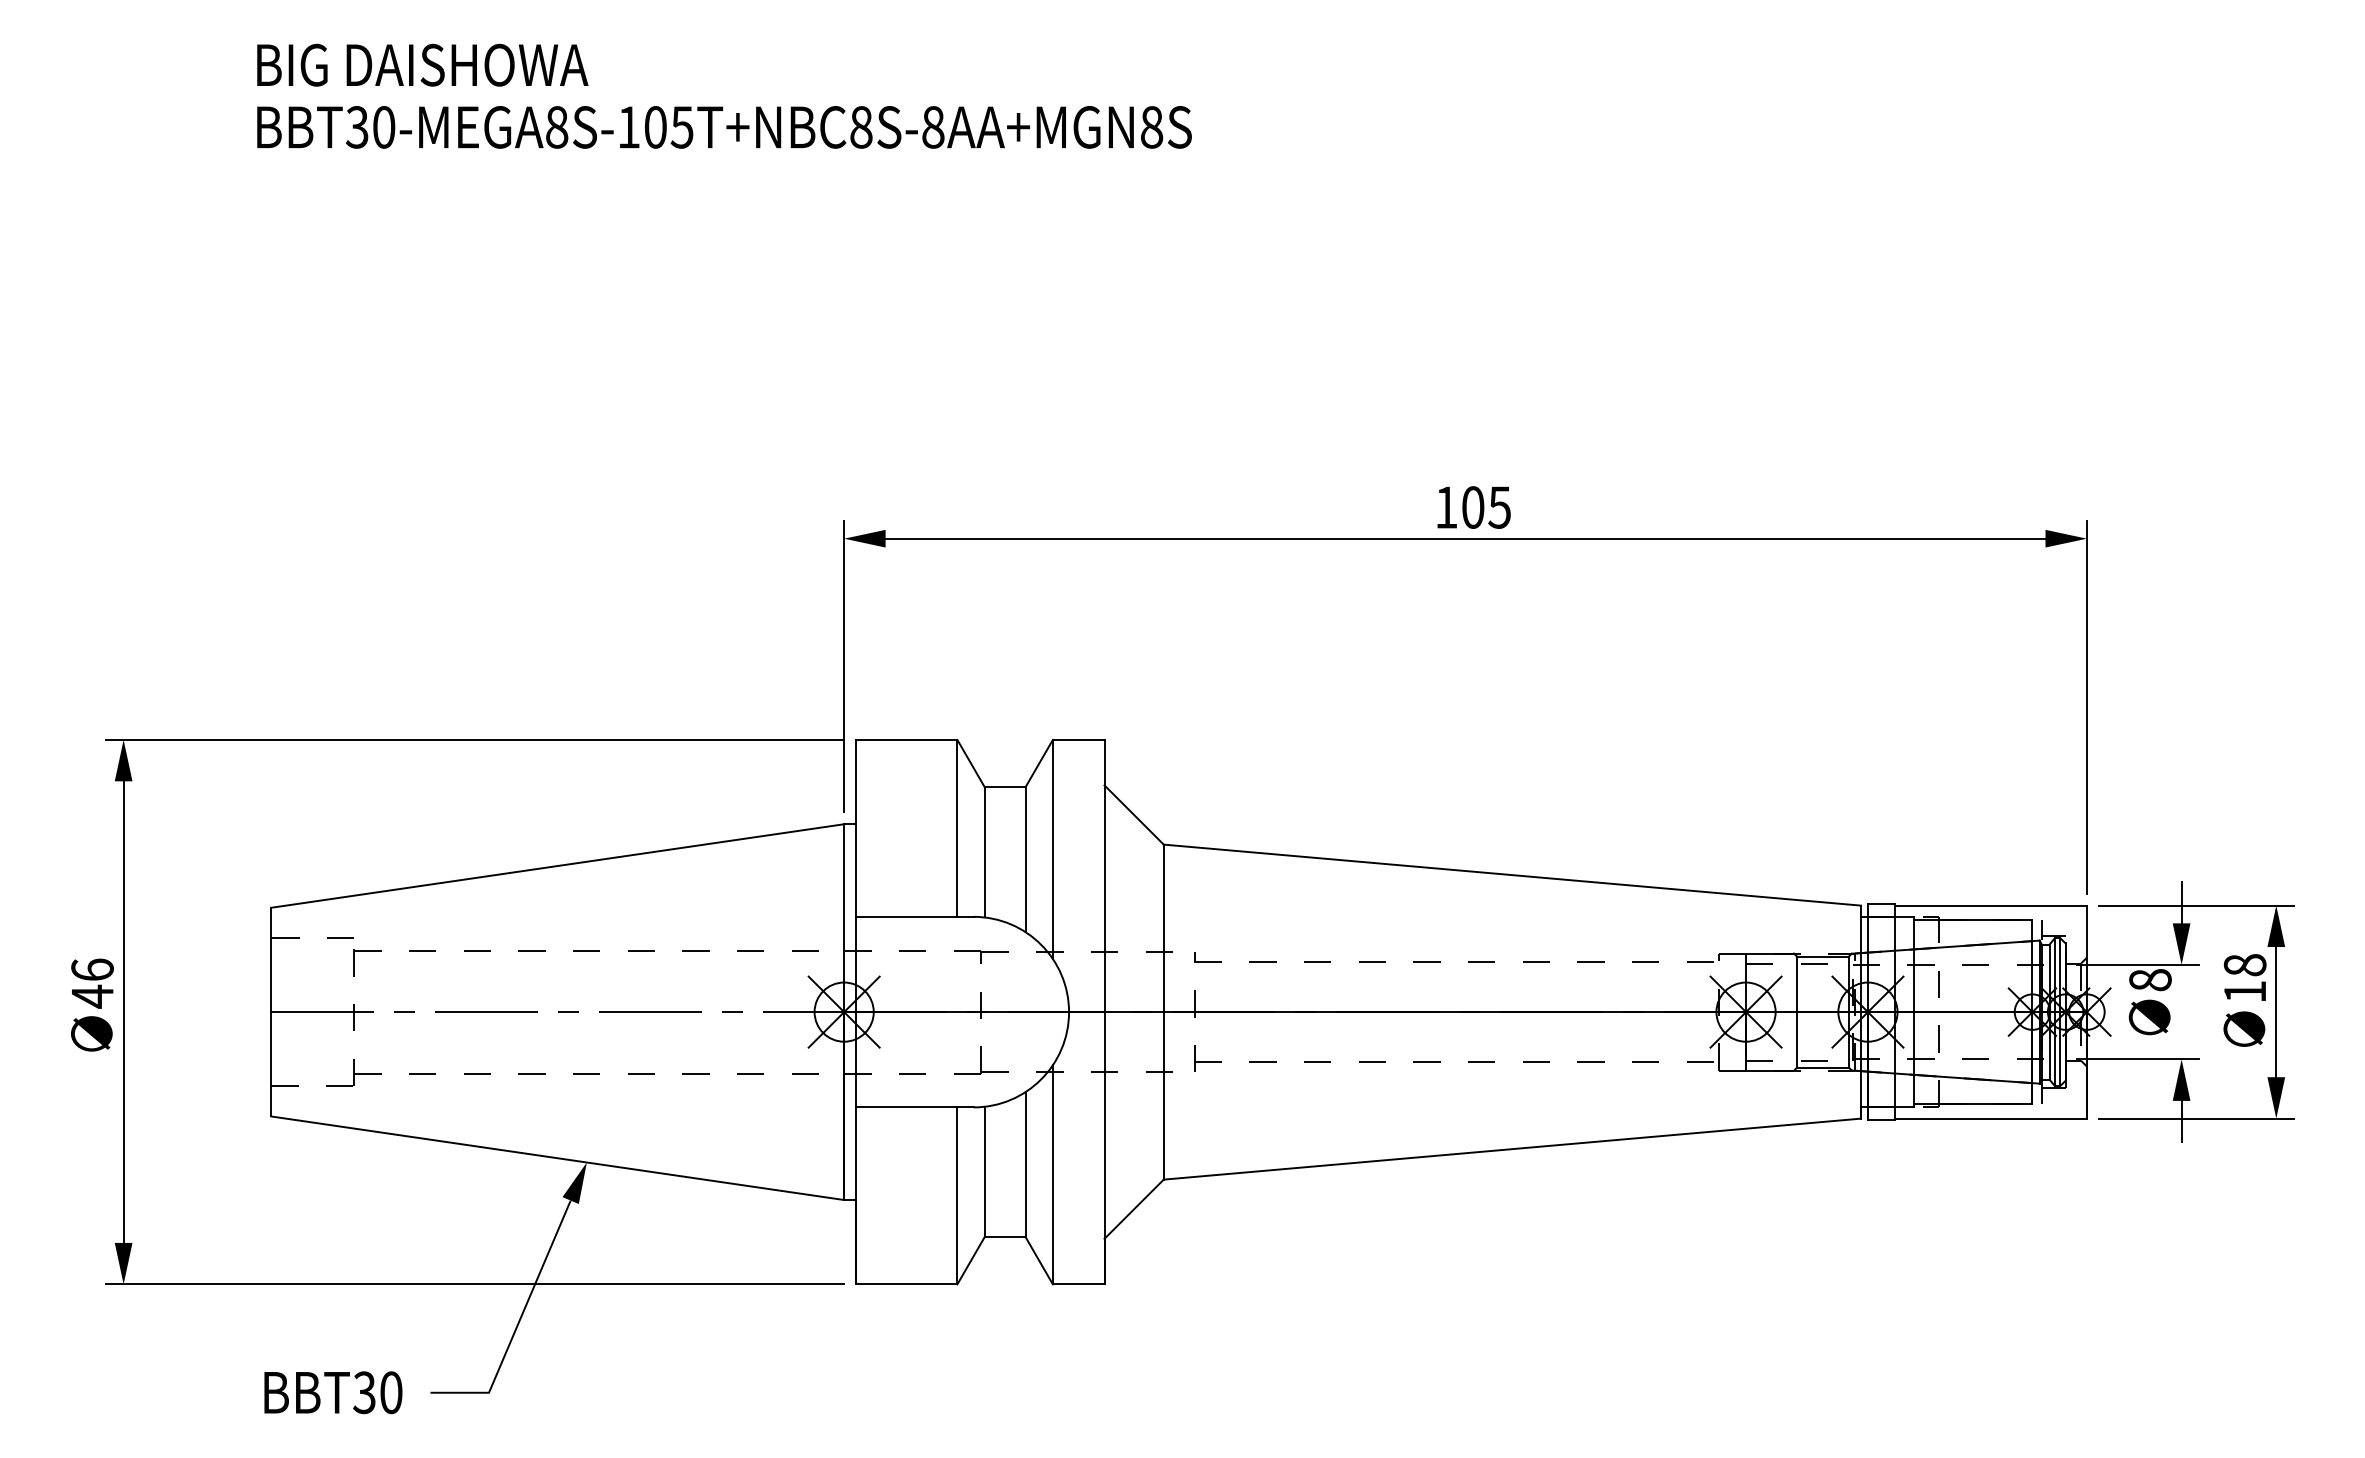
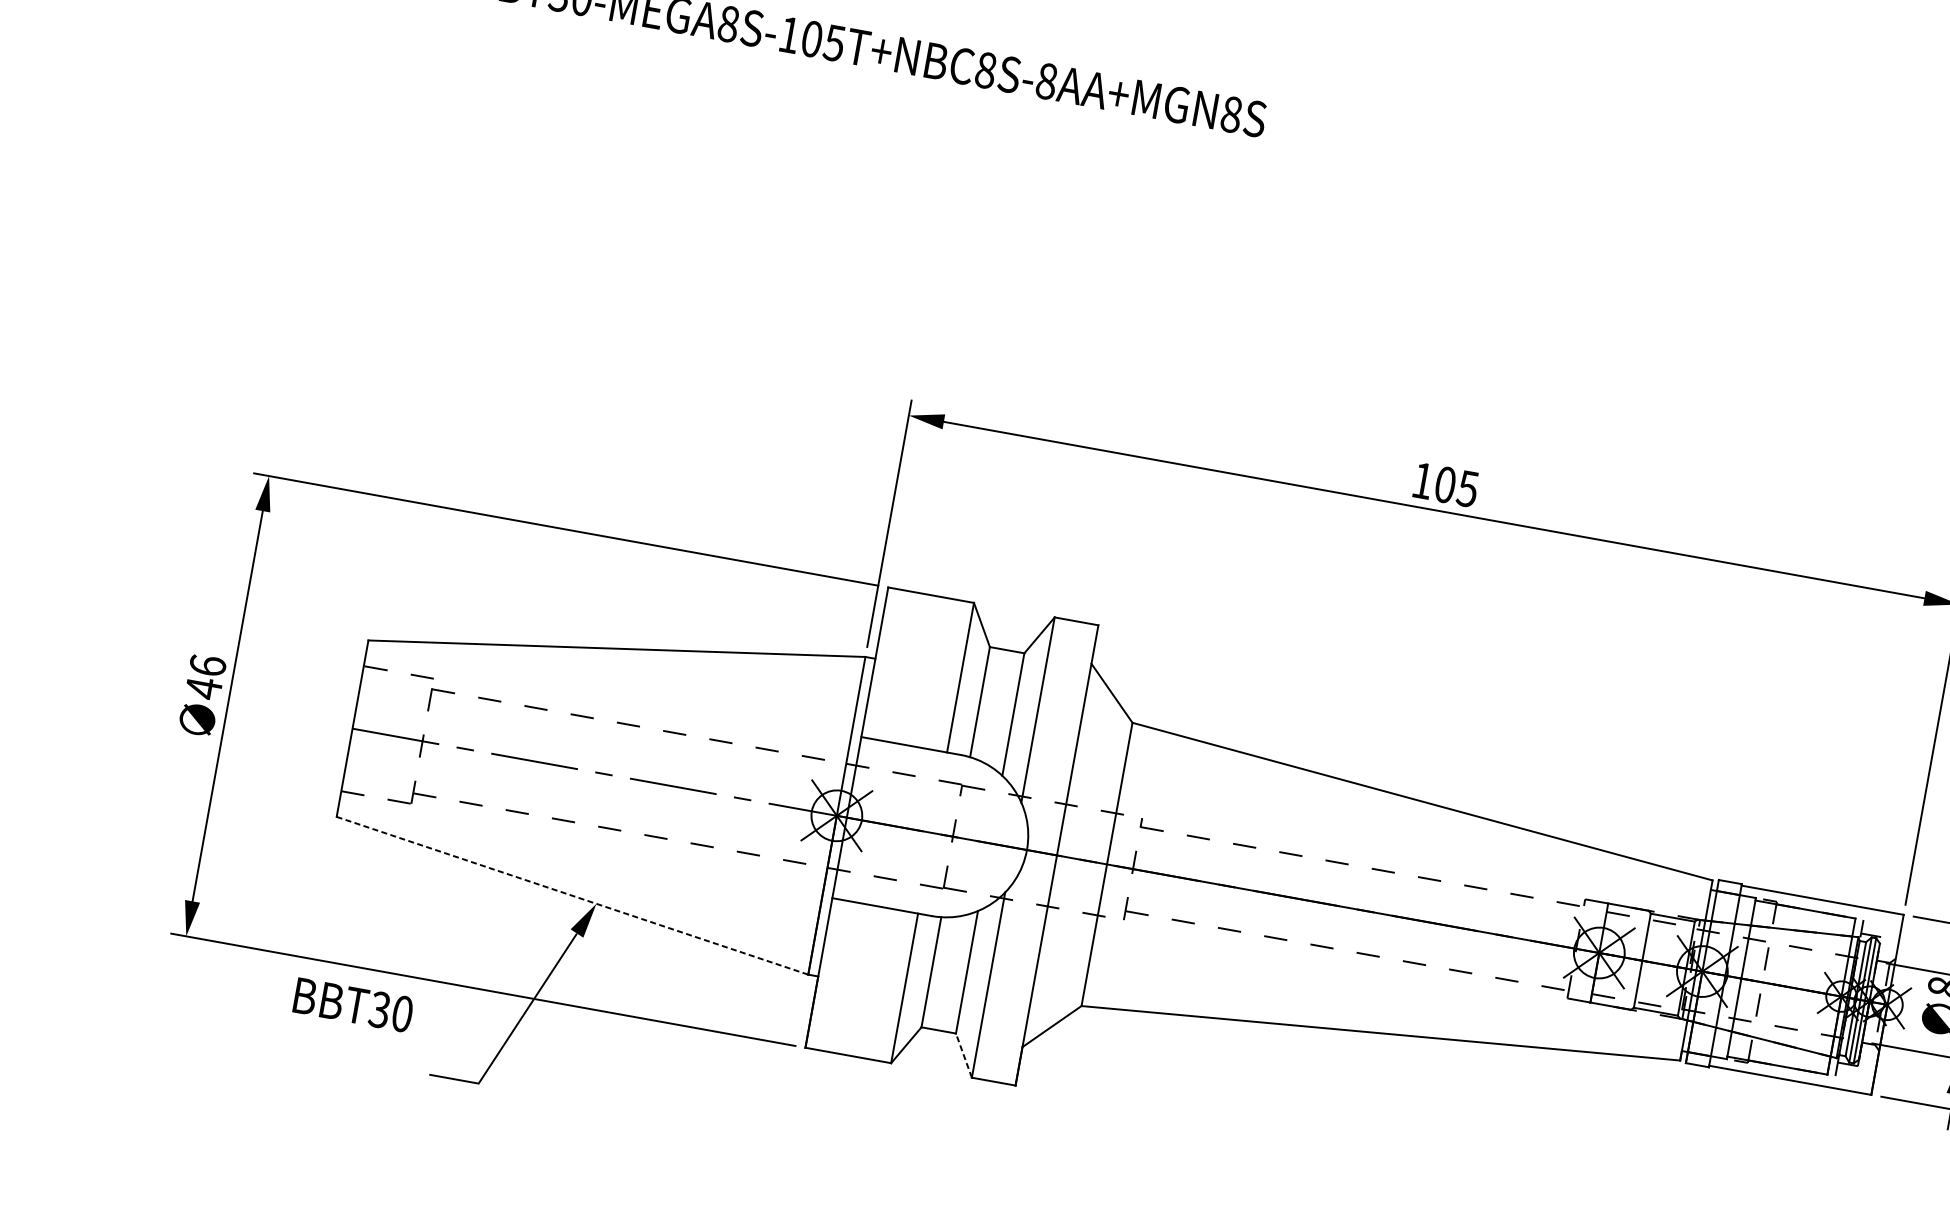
line: (557, 1158) -> (572, 895), solid -> dashed
line: (1038, 1260) -> (963, 1055), solid -> dashed
text: (333, 1392) -> (353, 1005), moved

